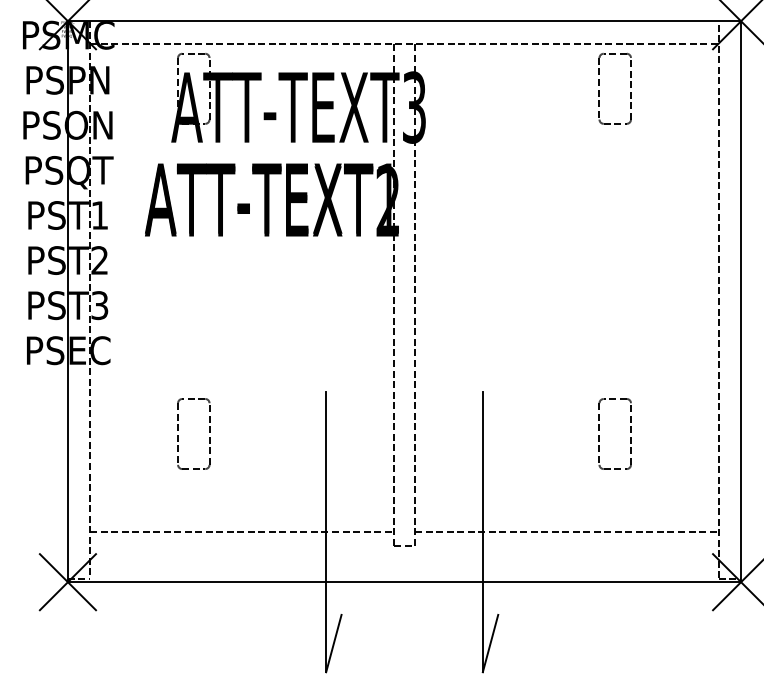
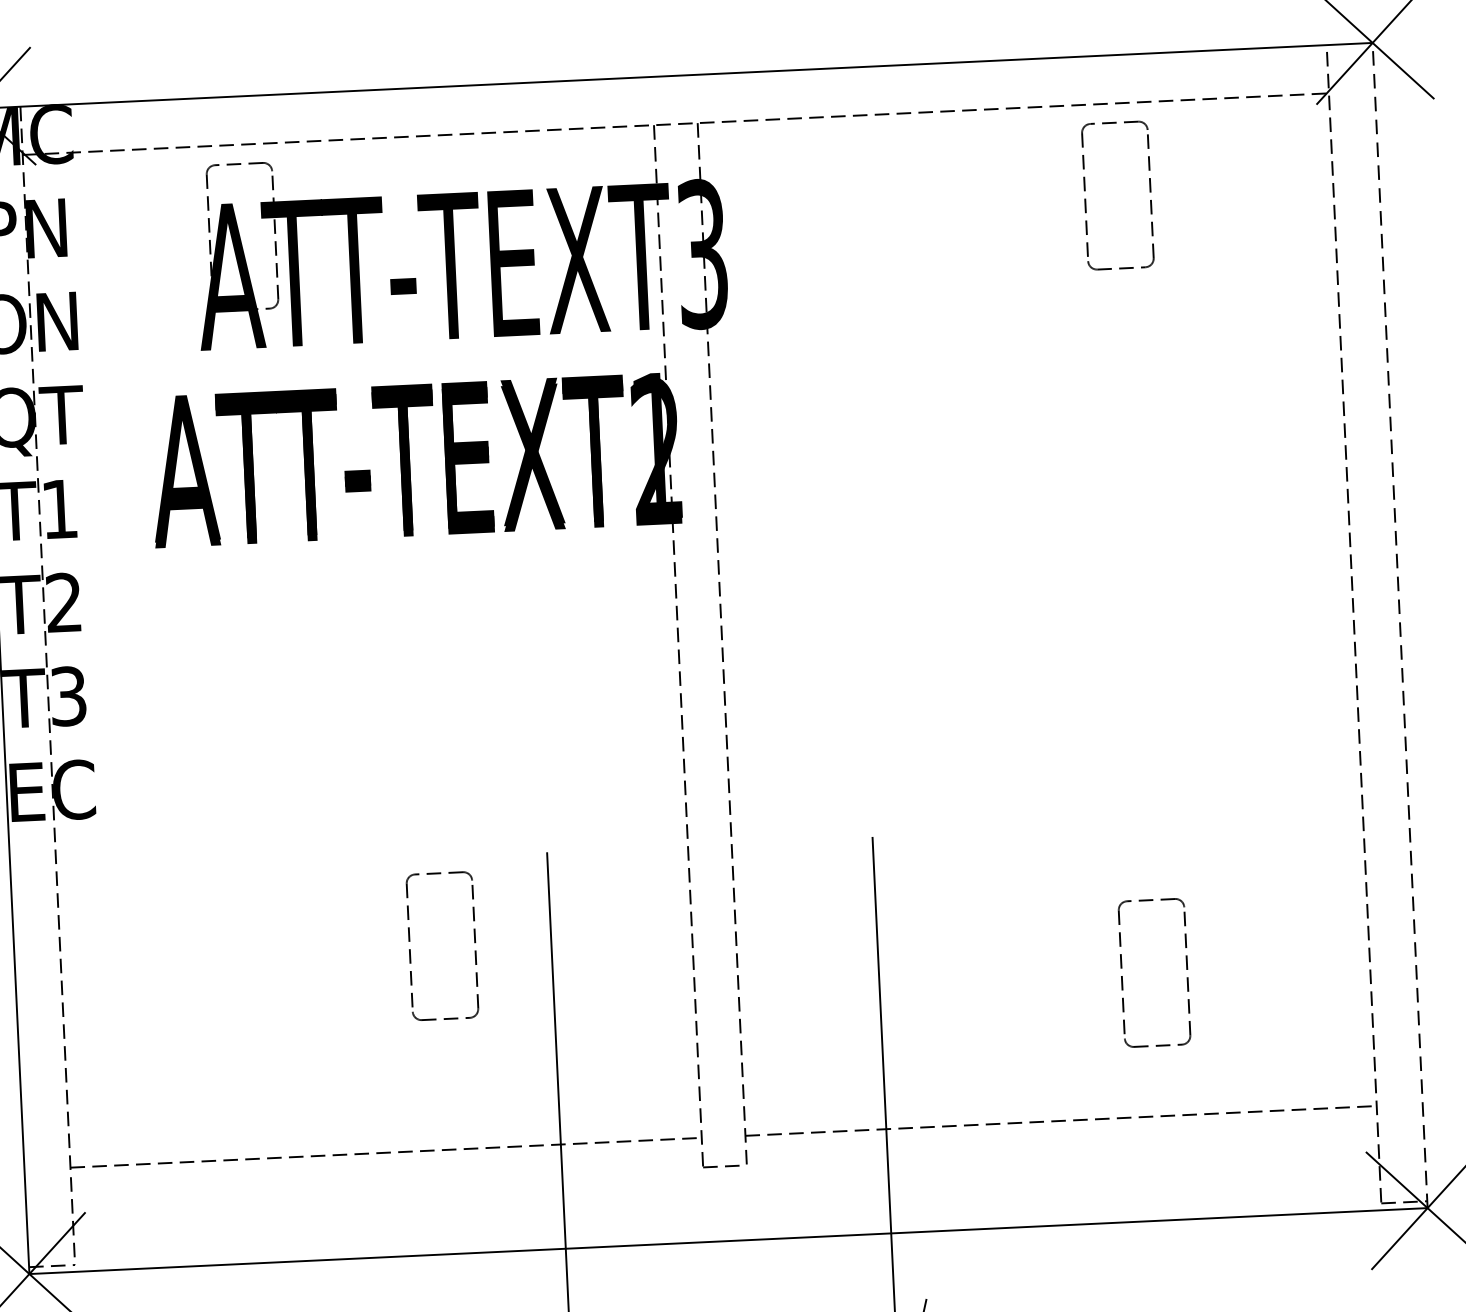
line: (741, 301) -> (1400, 625), solid -> dashed
part: (178, 435) -> (410, 950), moved
part: (599, 435) -> (1121, 977), moved

